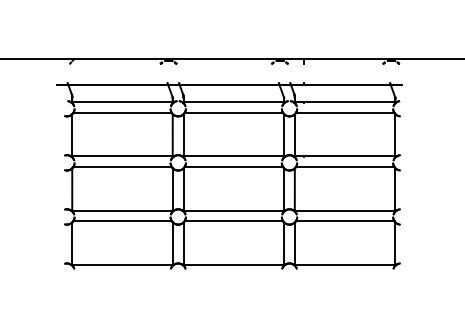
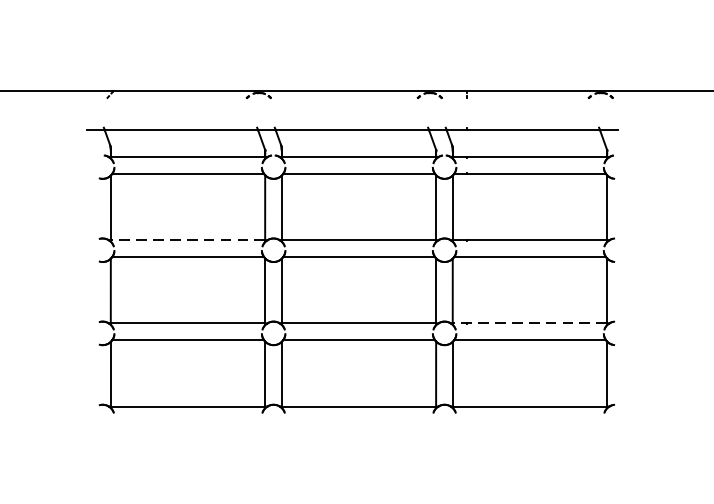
line: (121, 156) -> (186, 240), solid -> dashed
line: (344, 210) -> (529, 323), solid -> dashed

